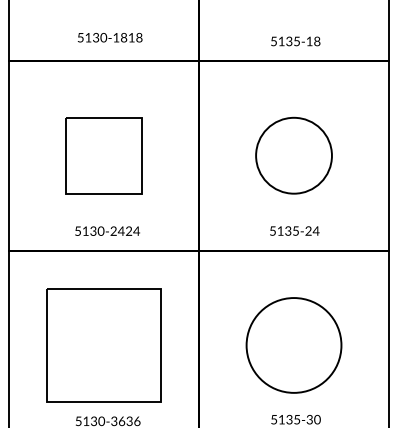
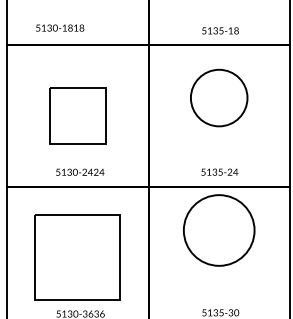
text: (110, 36) -> (60, 27), moved
part: (294, 154) -> (219, 97), moved
part: (294, 345) -> (219, 230), moved

